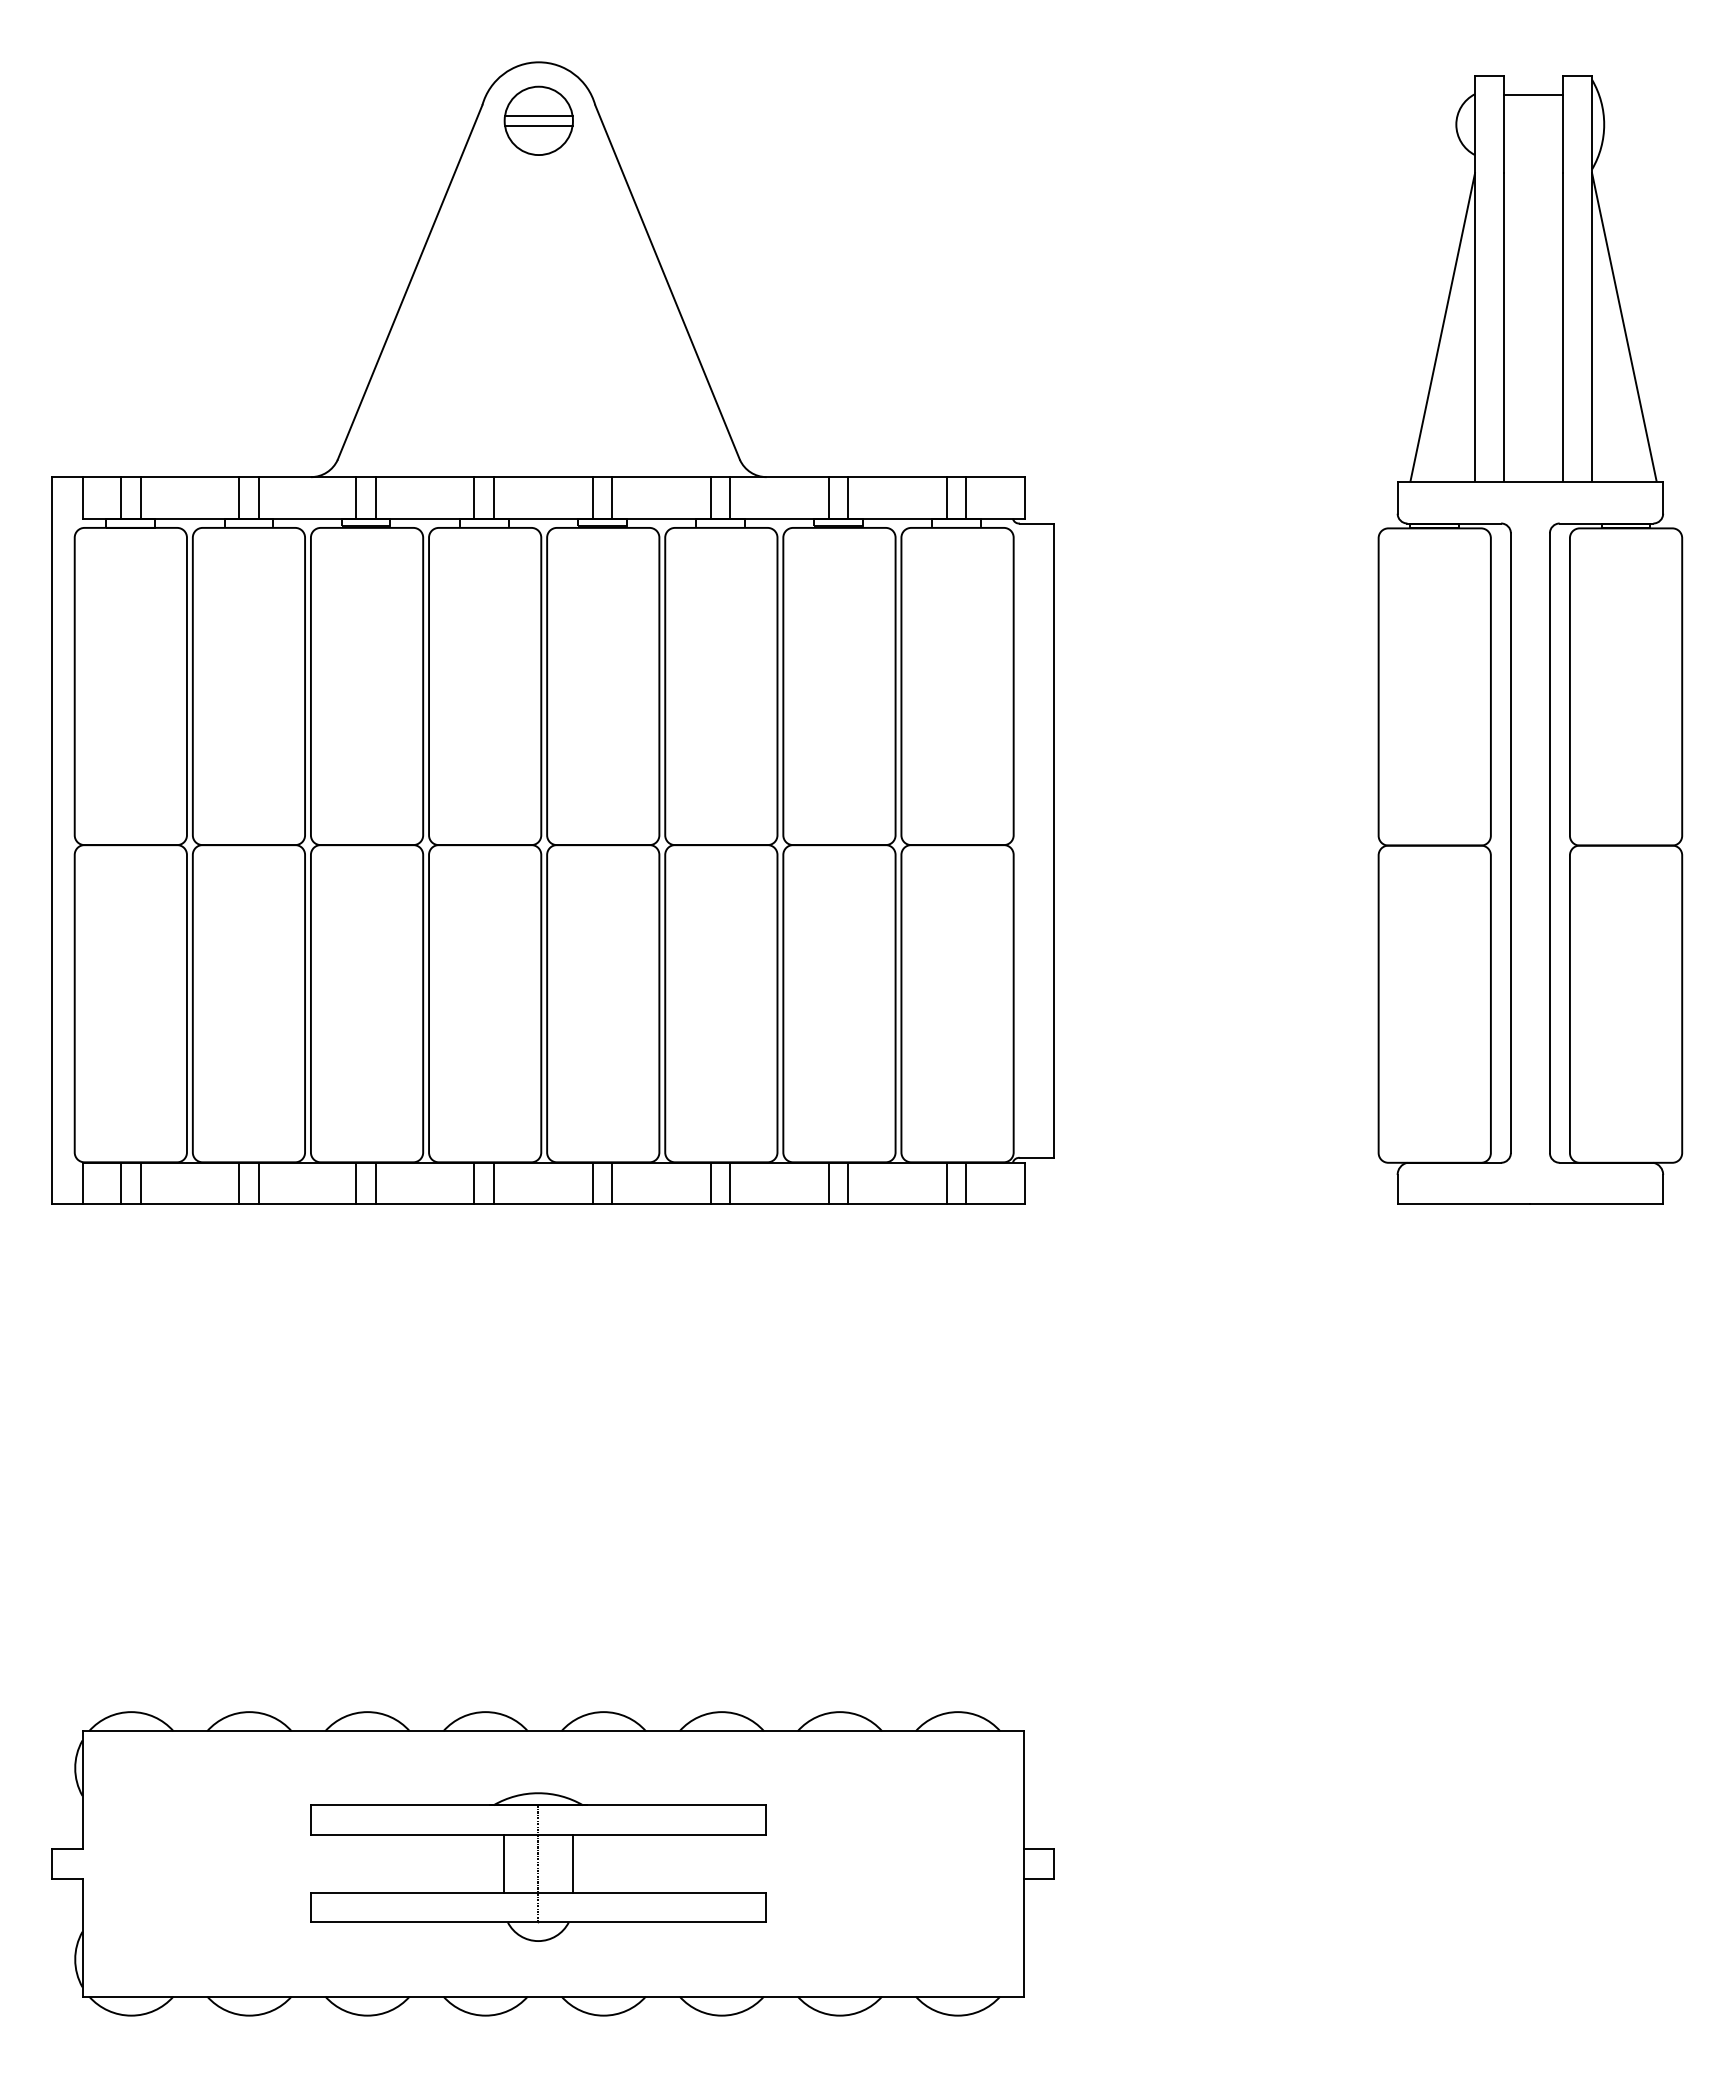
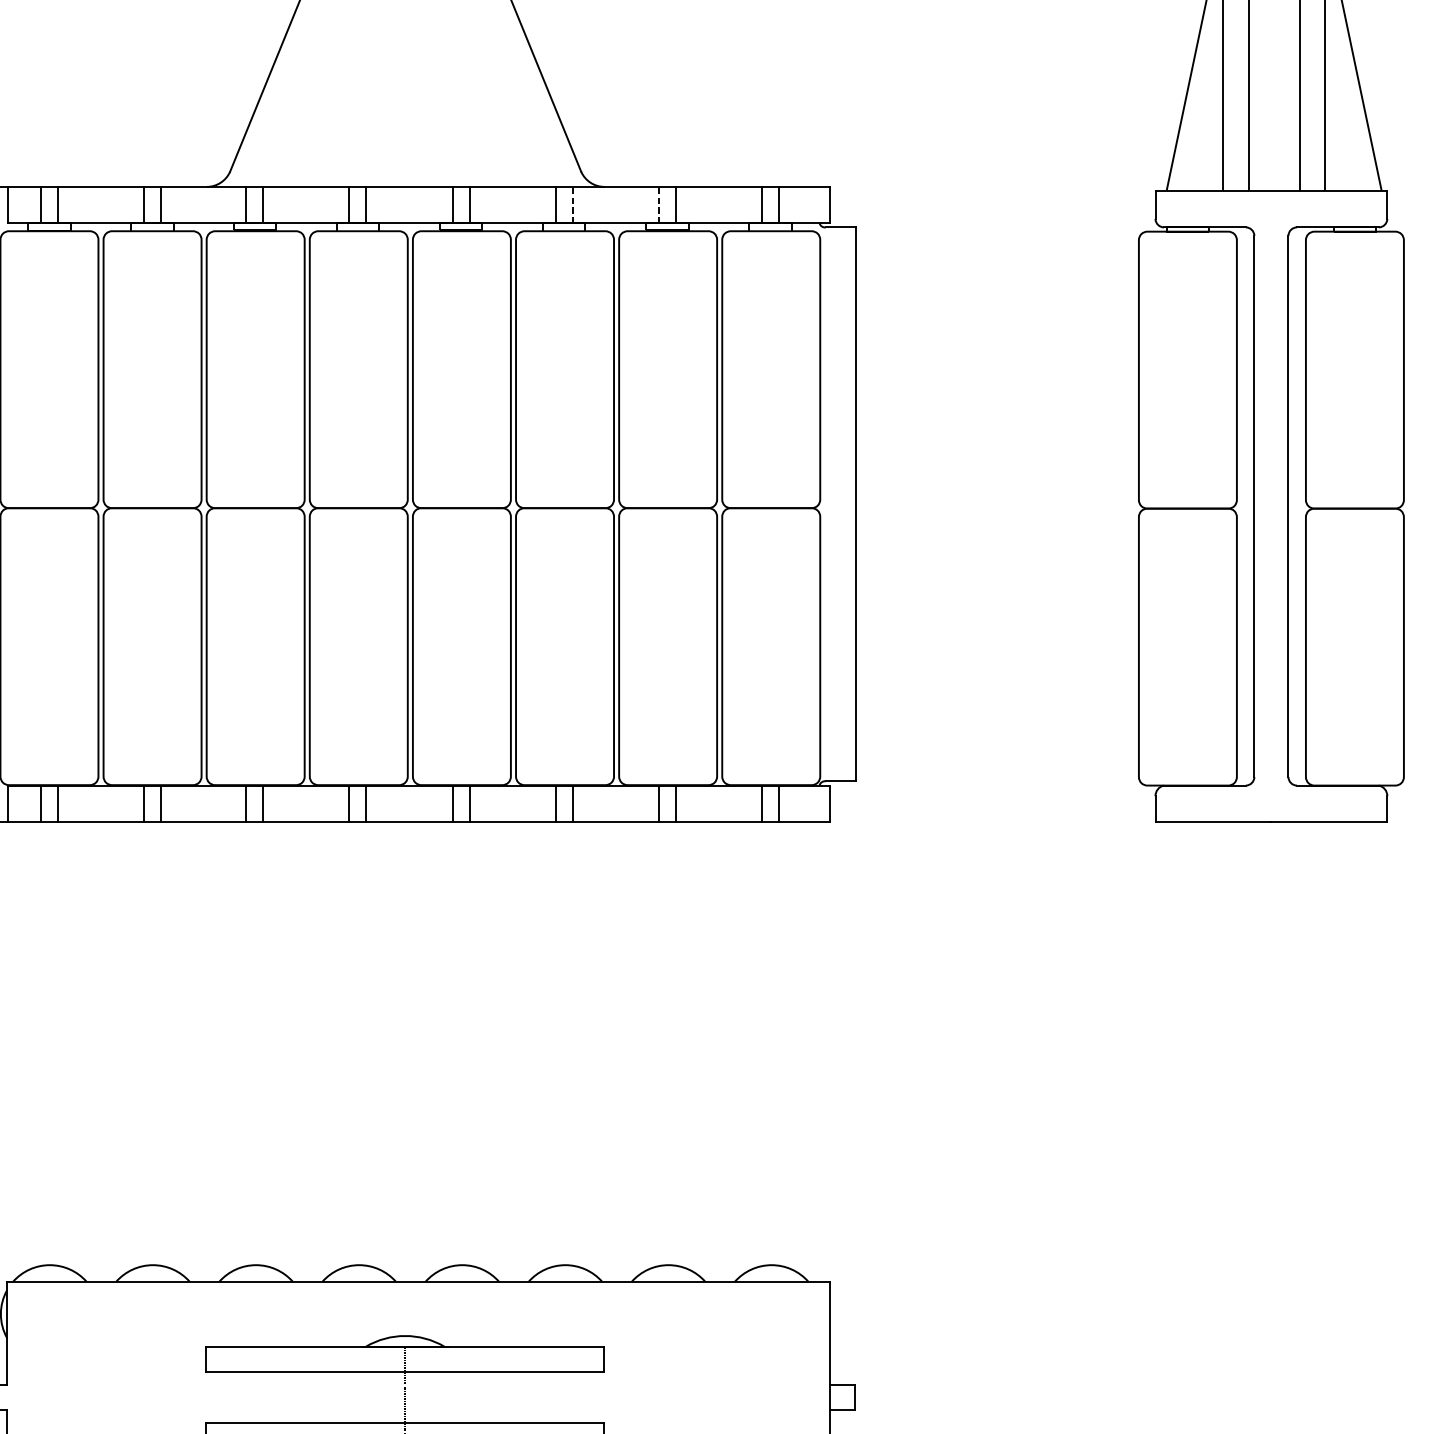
line: (730, 497) -> (573, 204), solid -> dashed
line: (828, 497) -> (658, 204), solid -> dashed
line: (504, 1863) -> (375, 1397), removed
line: (572, 1863) -> (435, 1397), removed

